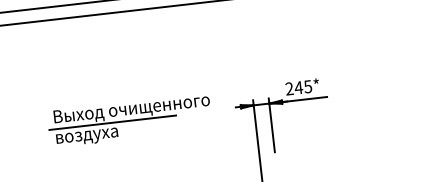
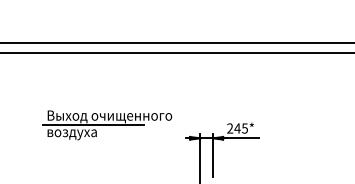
part: (130, 120) -> (107, 125), moved

